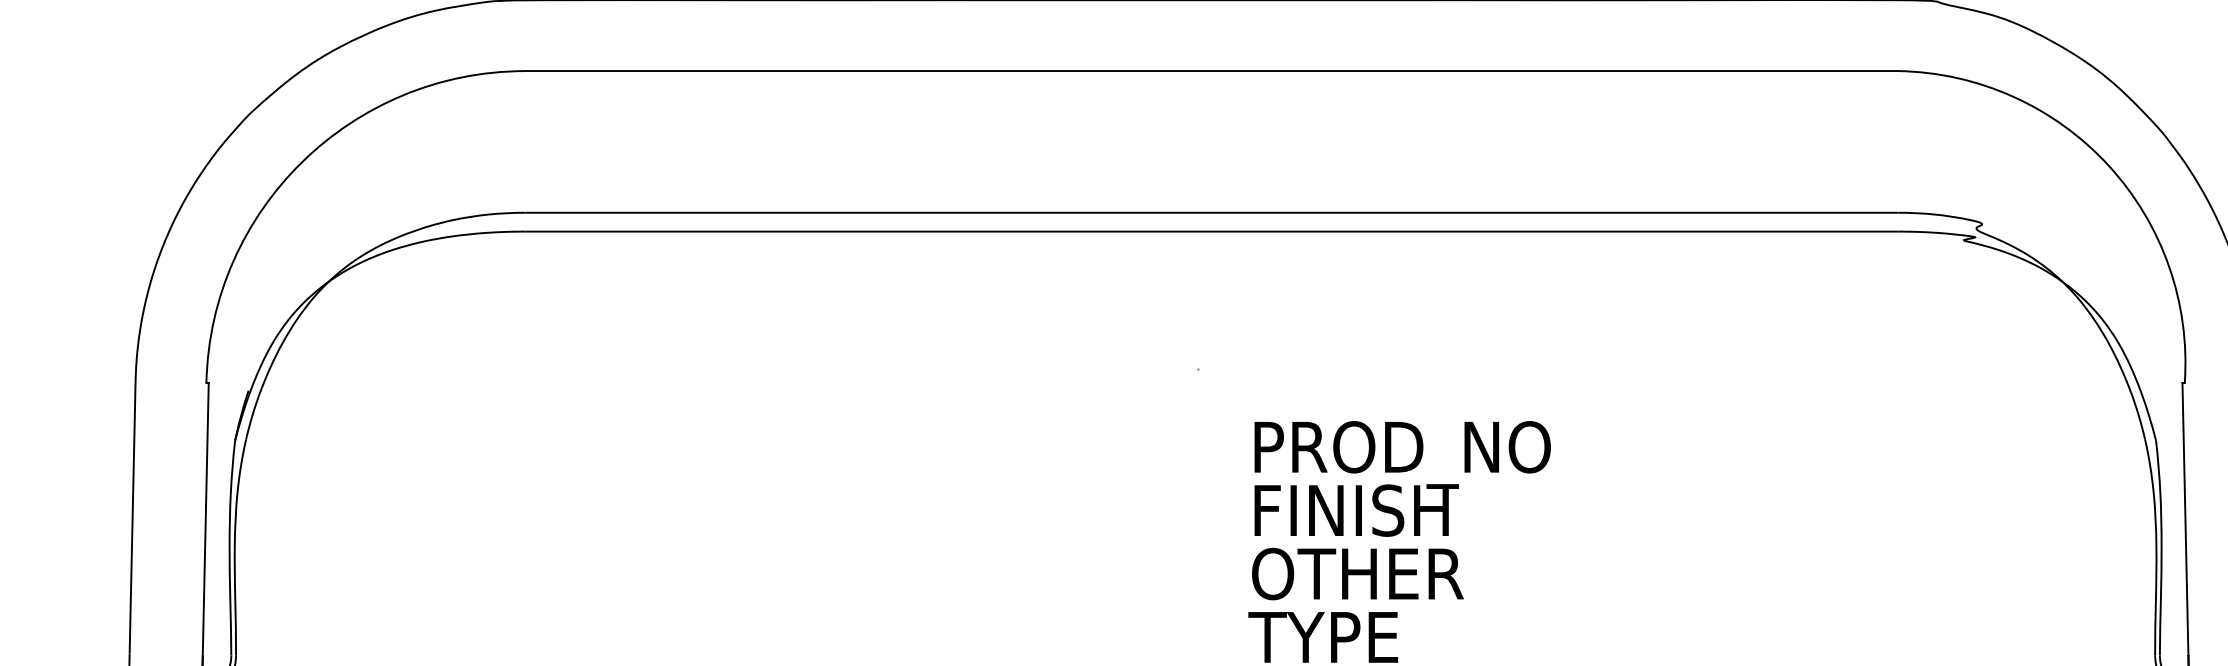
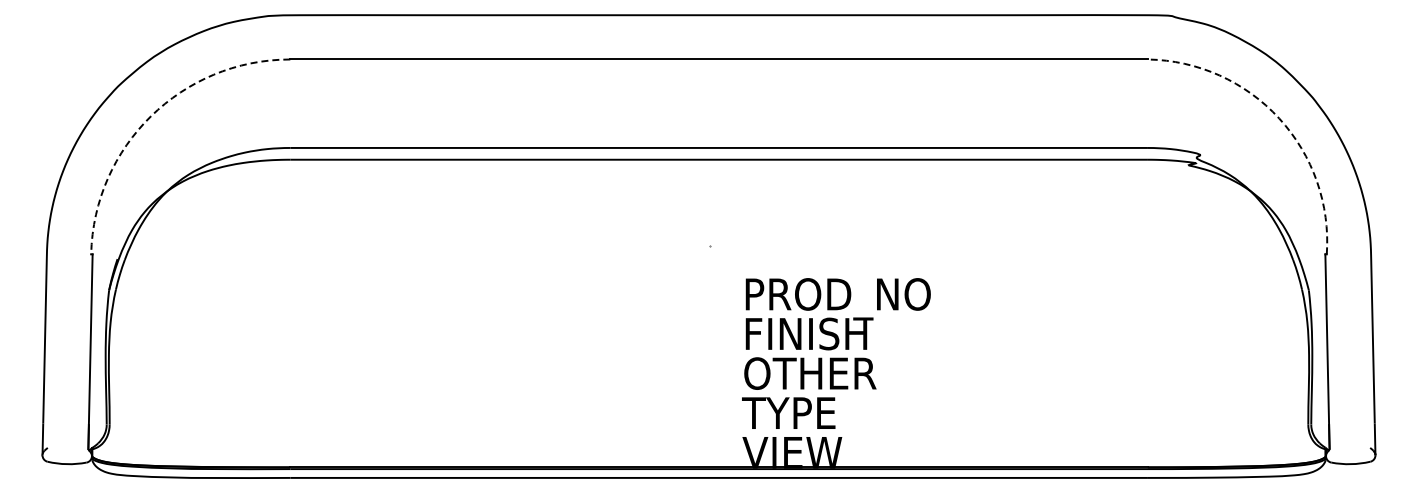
arc: (302, 162) -> (151, 116), solid -> dashed
arc: (2109, 165) -> (1279, 118), solid -> dashed

